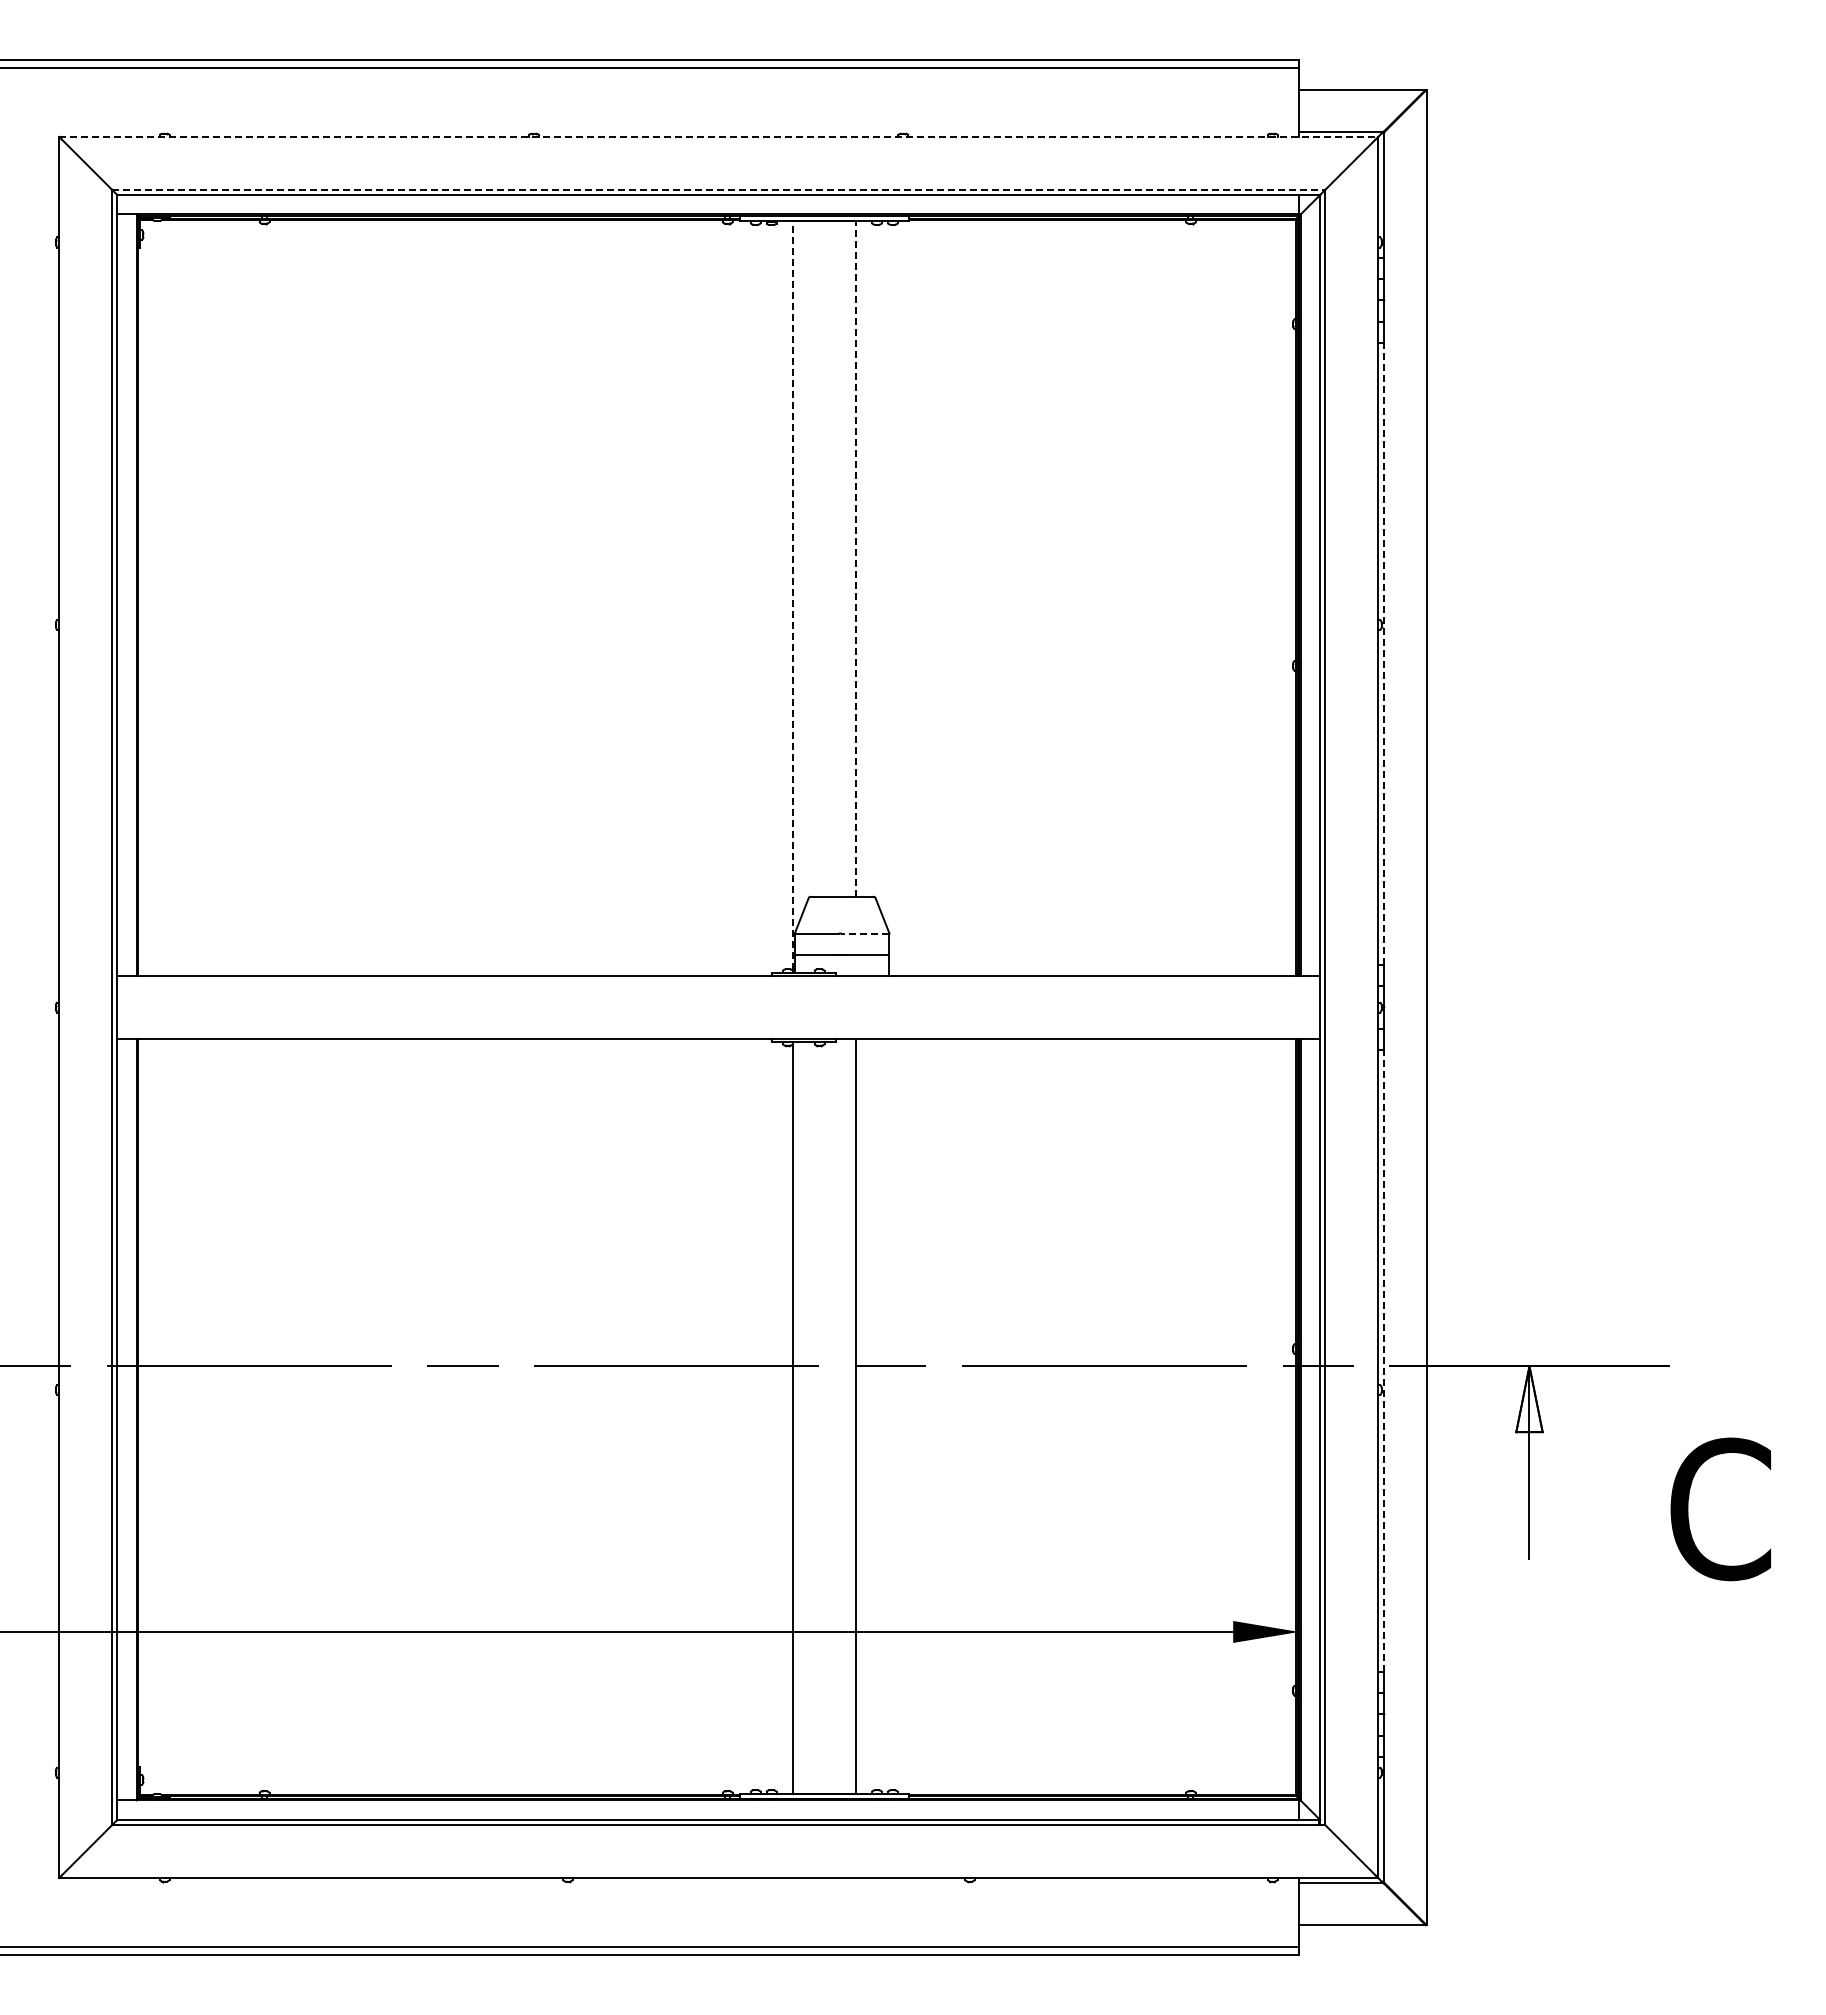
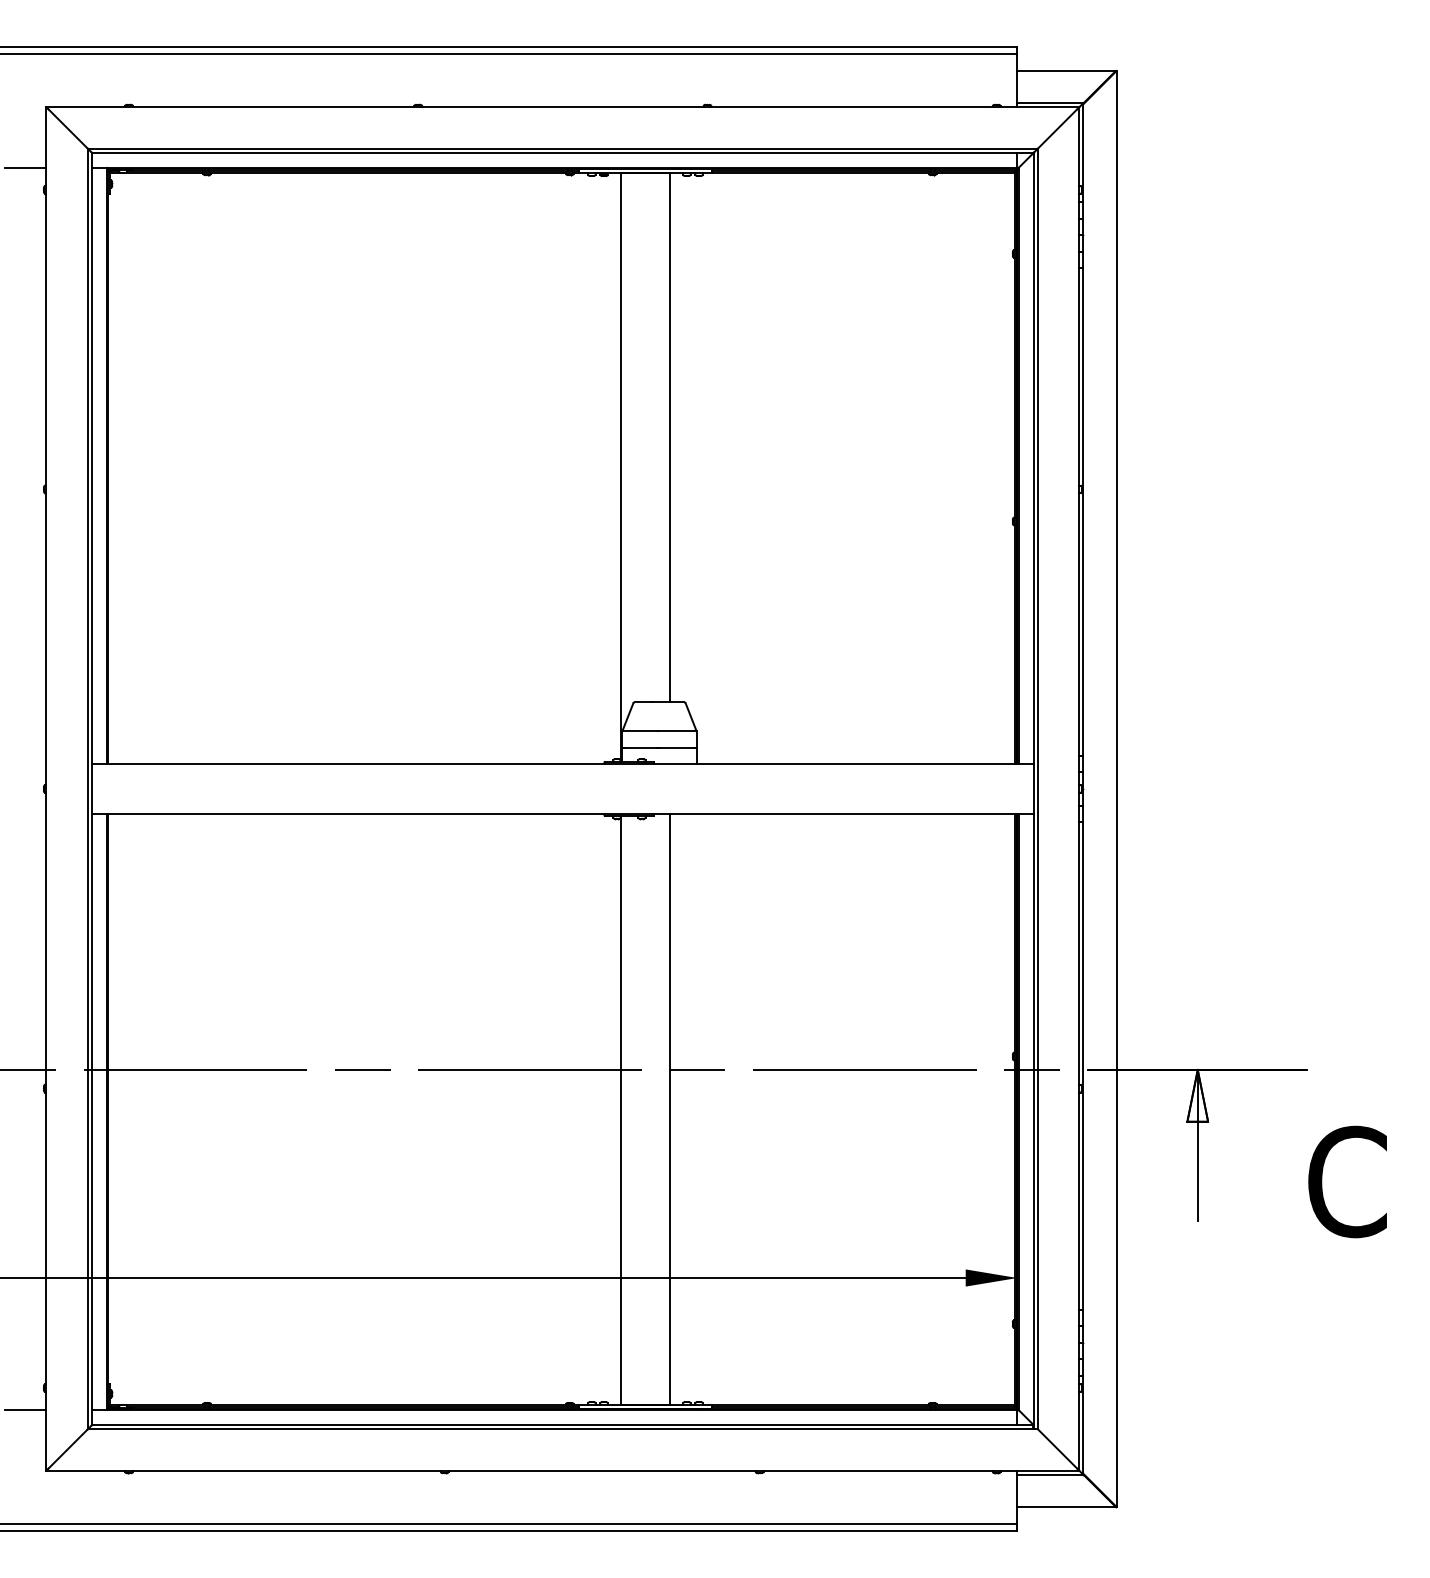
line: (718, 136) -> (562, 106), dashed -> solid
line: (718, 189) -> (562, 148), dashed -> solid
line: (32, 214) -> (25, 168), added
line: (855, 559) -> (669, 438), dashed -> solid
line: (792, 595) -> (620, 466), dashed -> solid
line: (1383, 653) -> (1083, 511), dashed -> solid
line: (864, 933) -> (677, 731), dashed -> solid
line: (1383, 1360) -> (1083, 1065), dashed -> solid
line: (32, 1800) -> (25, 1409), added

